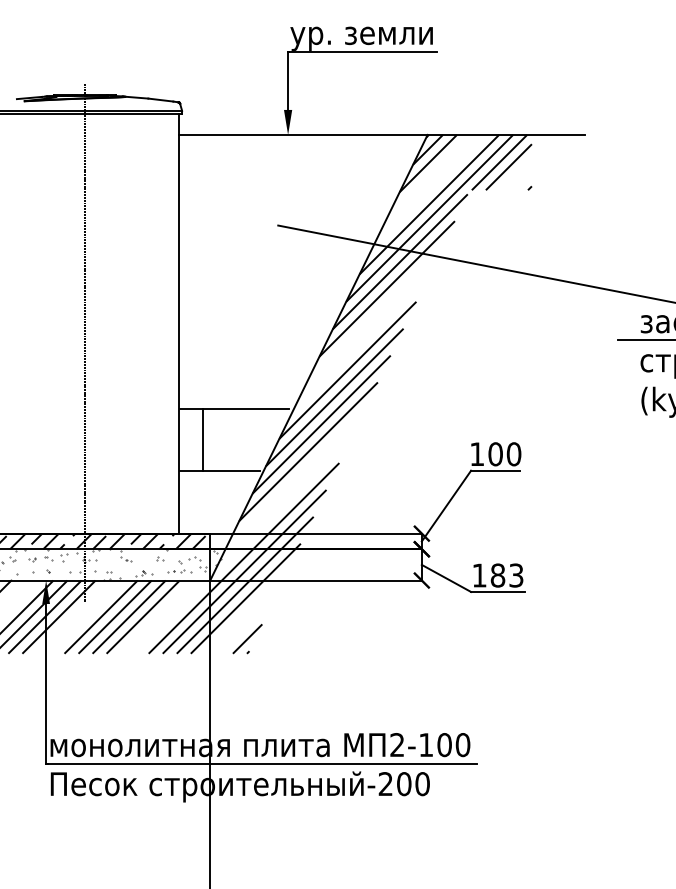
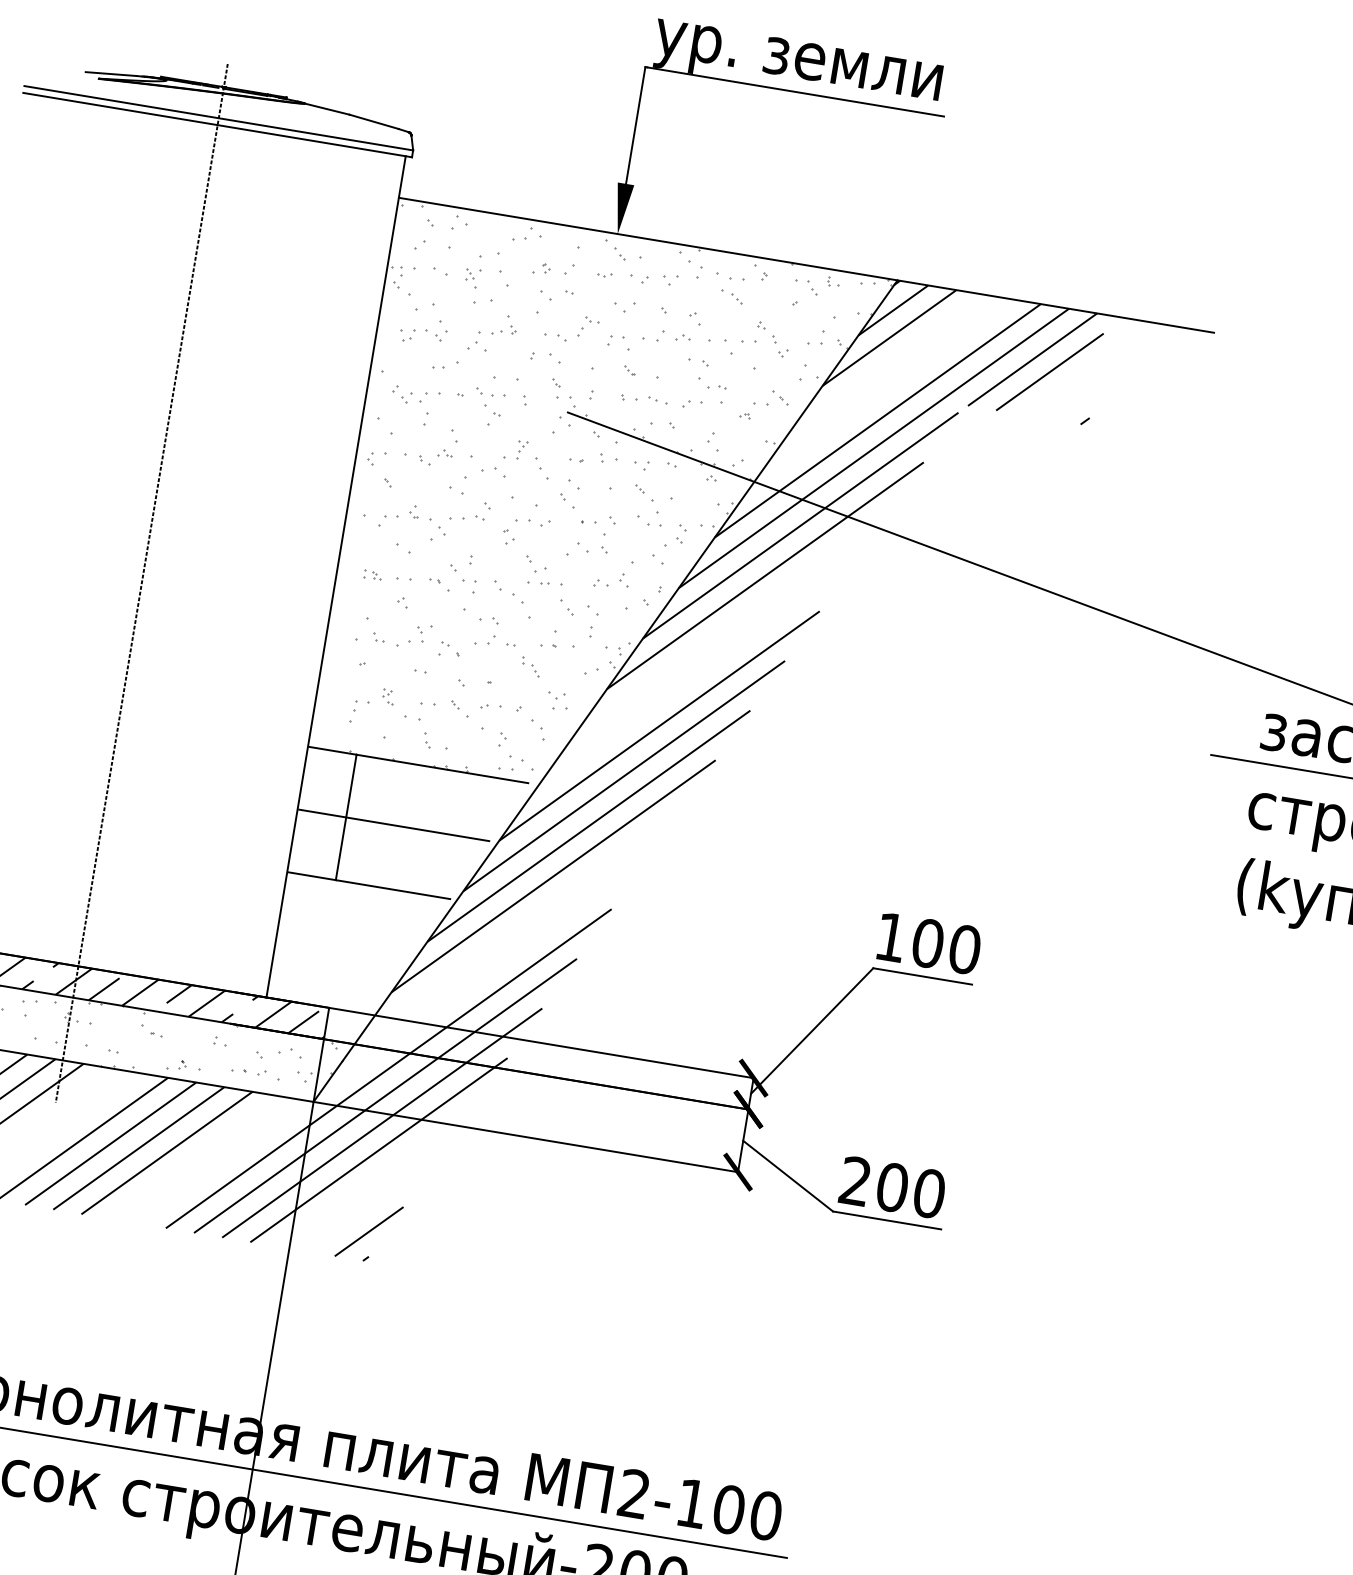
hatch: (303, 271) -> (603, 513), added
line: (226, 439) -> (393, 824), added
text: (497, 575) -> (891, 1187), 183 -> 200

